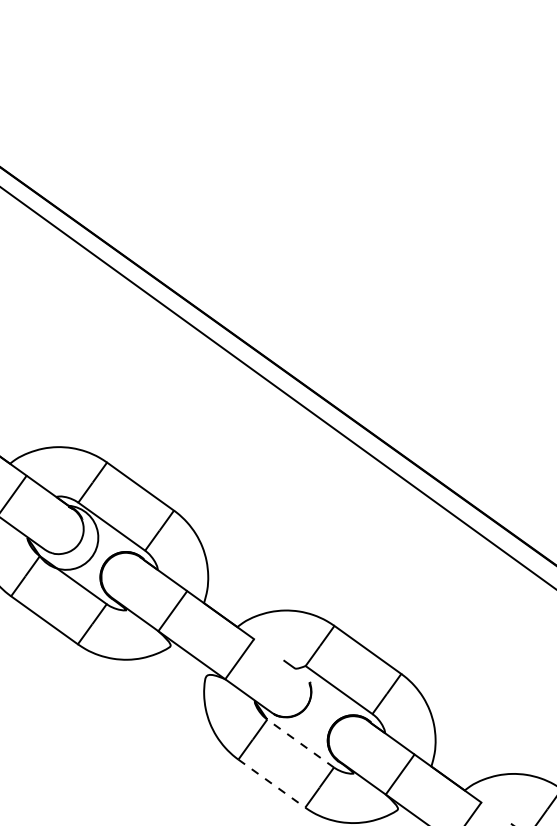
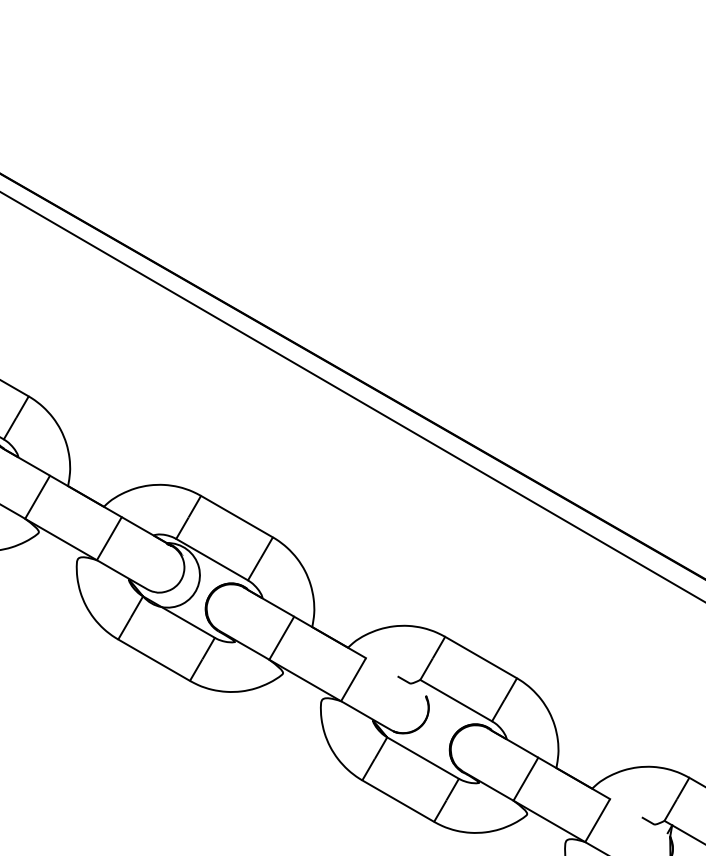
line: (300, 742) -> (422, 757), dashed -> solid
line: (272, 784) -> (398, 801), dashed -> solid

